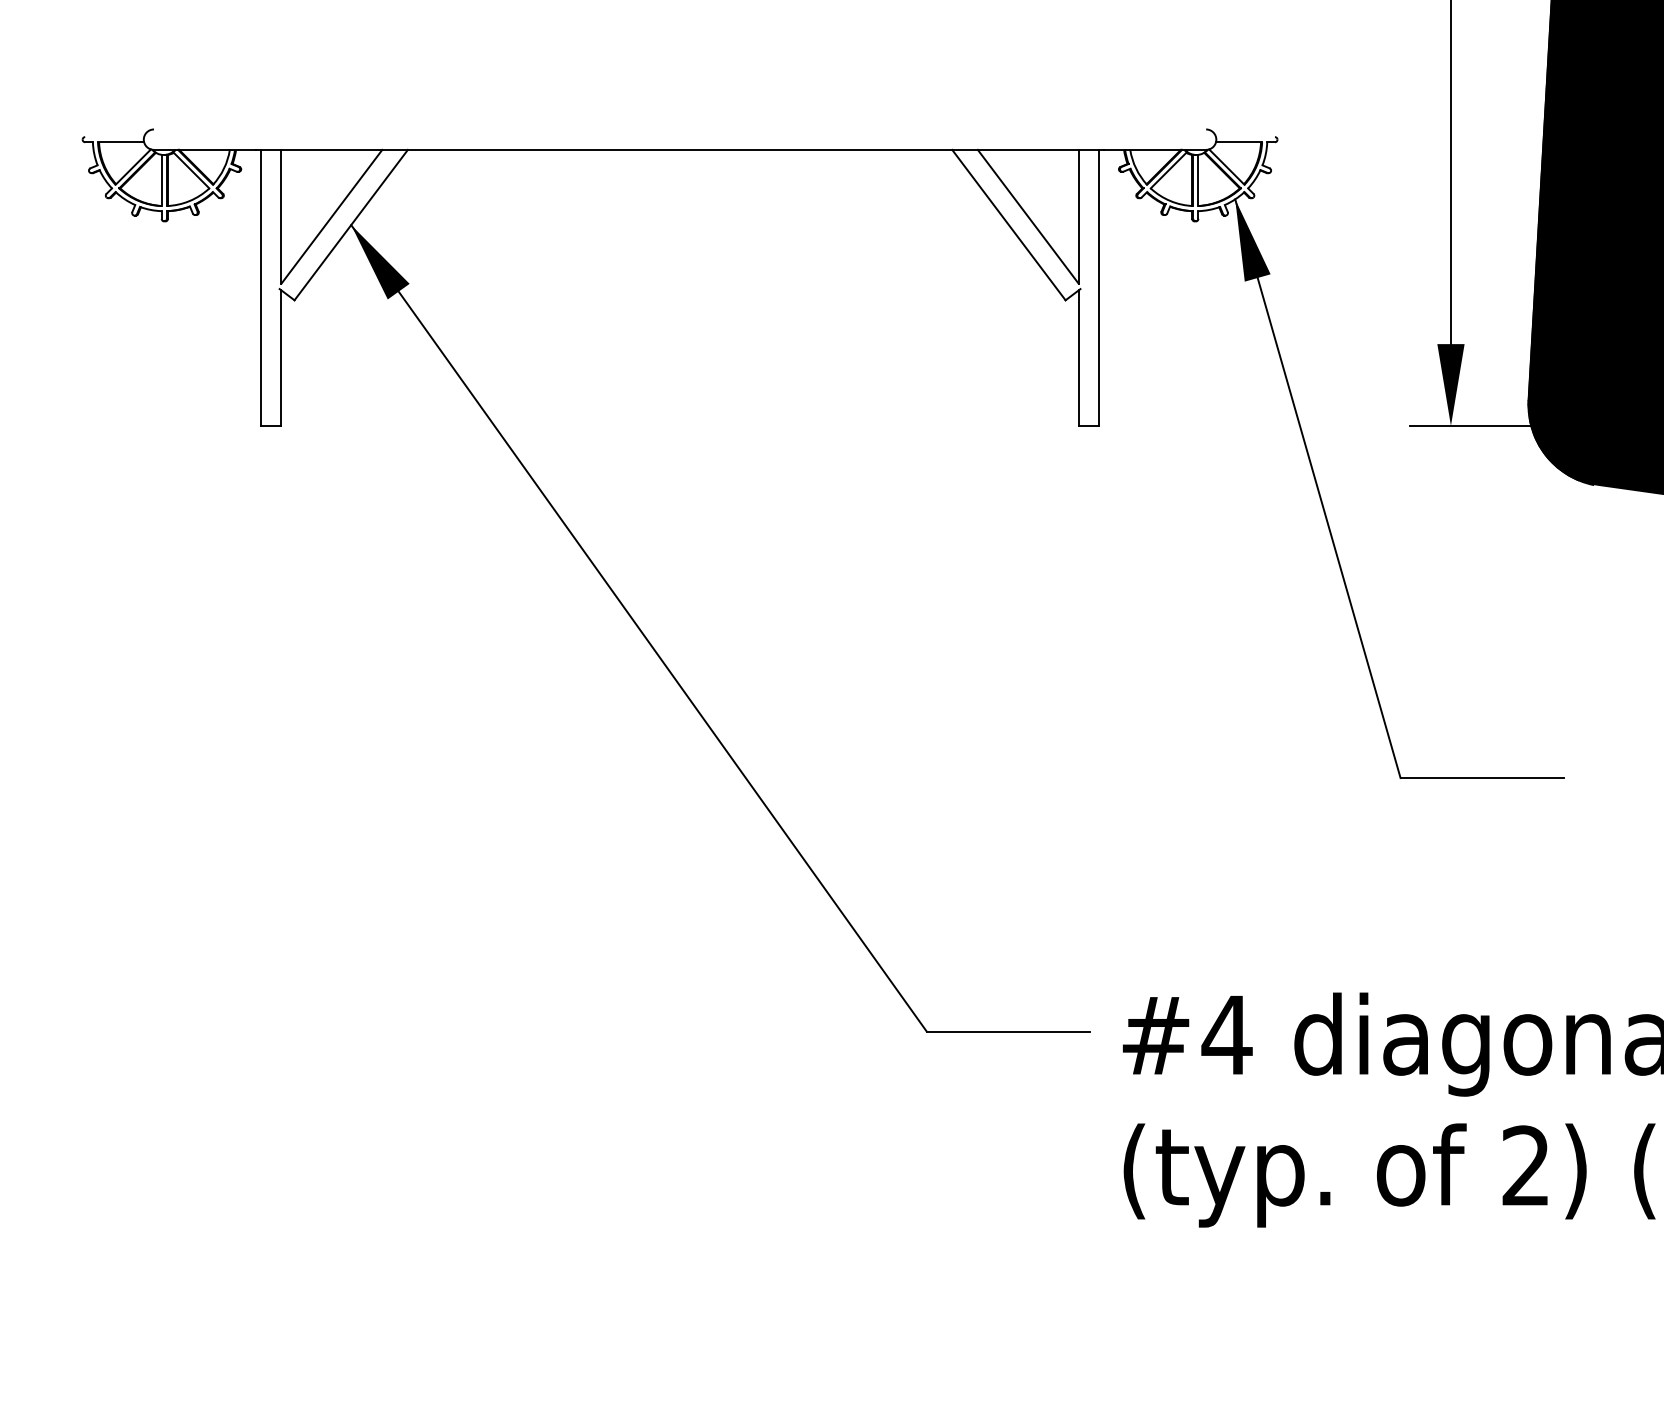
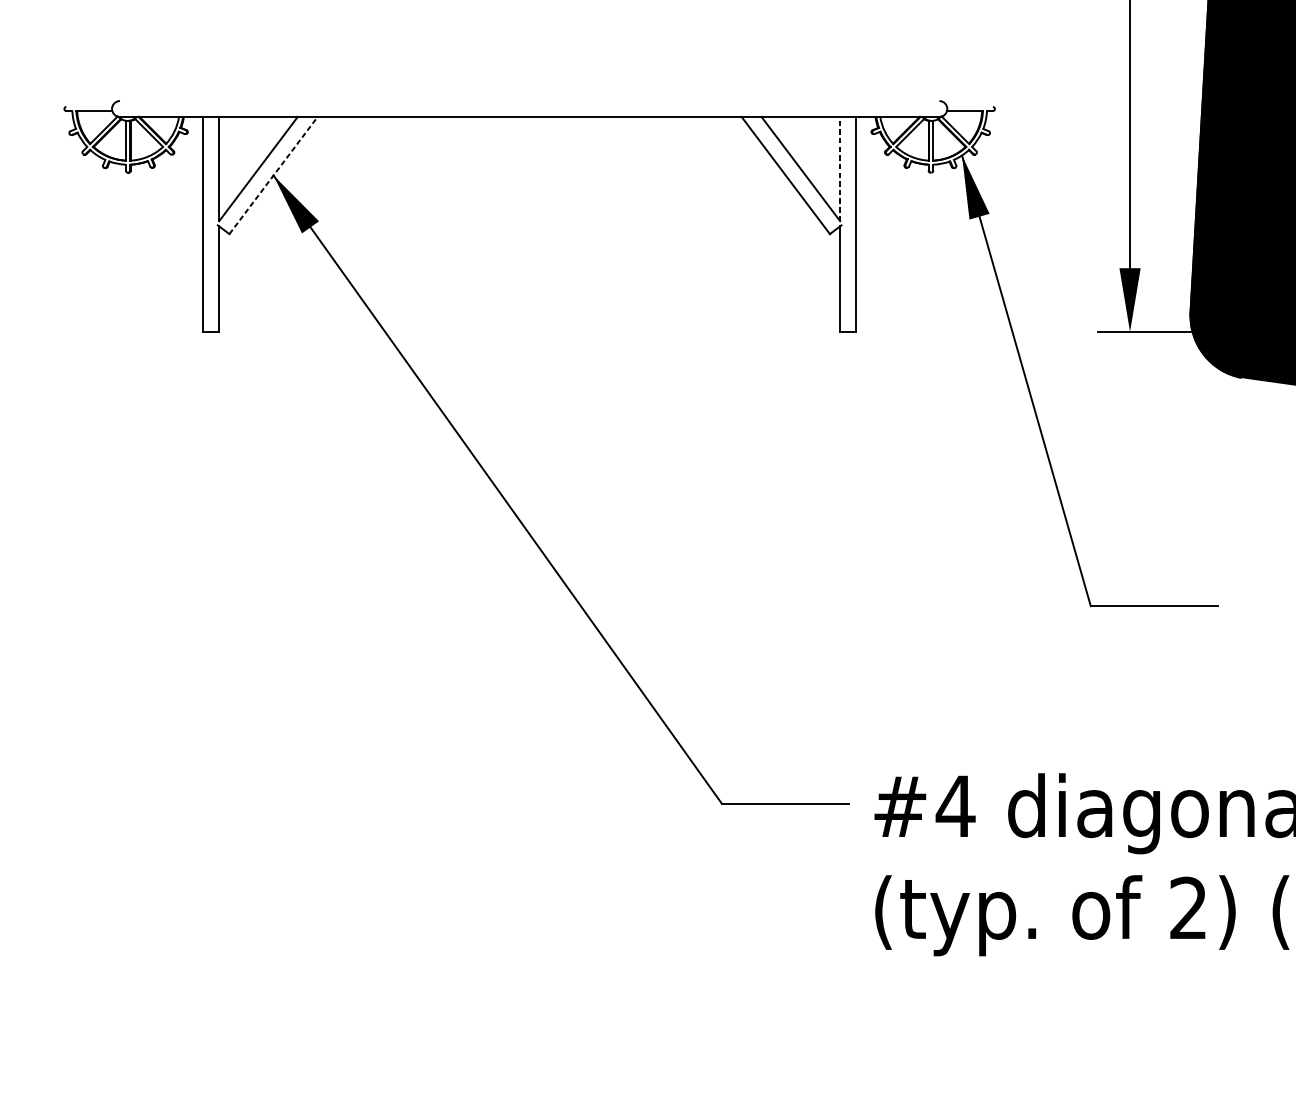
line: (1078, 216) -> (839, 168), solid -> dashed
line: (351, 224) -> (273, 175), solid -> dashed

